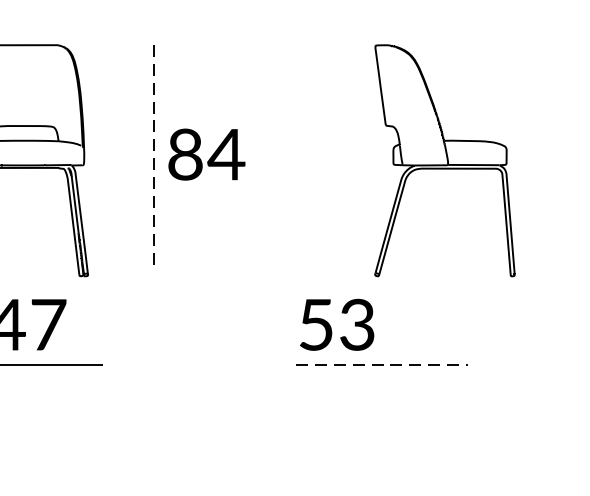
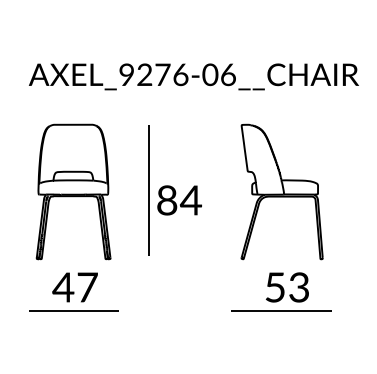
text: (206, 154) -> (179, 200), moved
line: (153, 158) -> (148, 190), dashed -> solid
part: (443, 159) -> (281, 191), moved
text: (337, 324) -> (287, 287), moved
line: (383, 364) -> (282, 310), dashed -> solid

